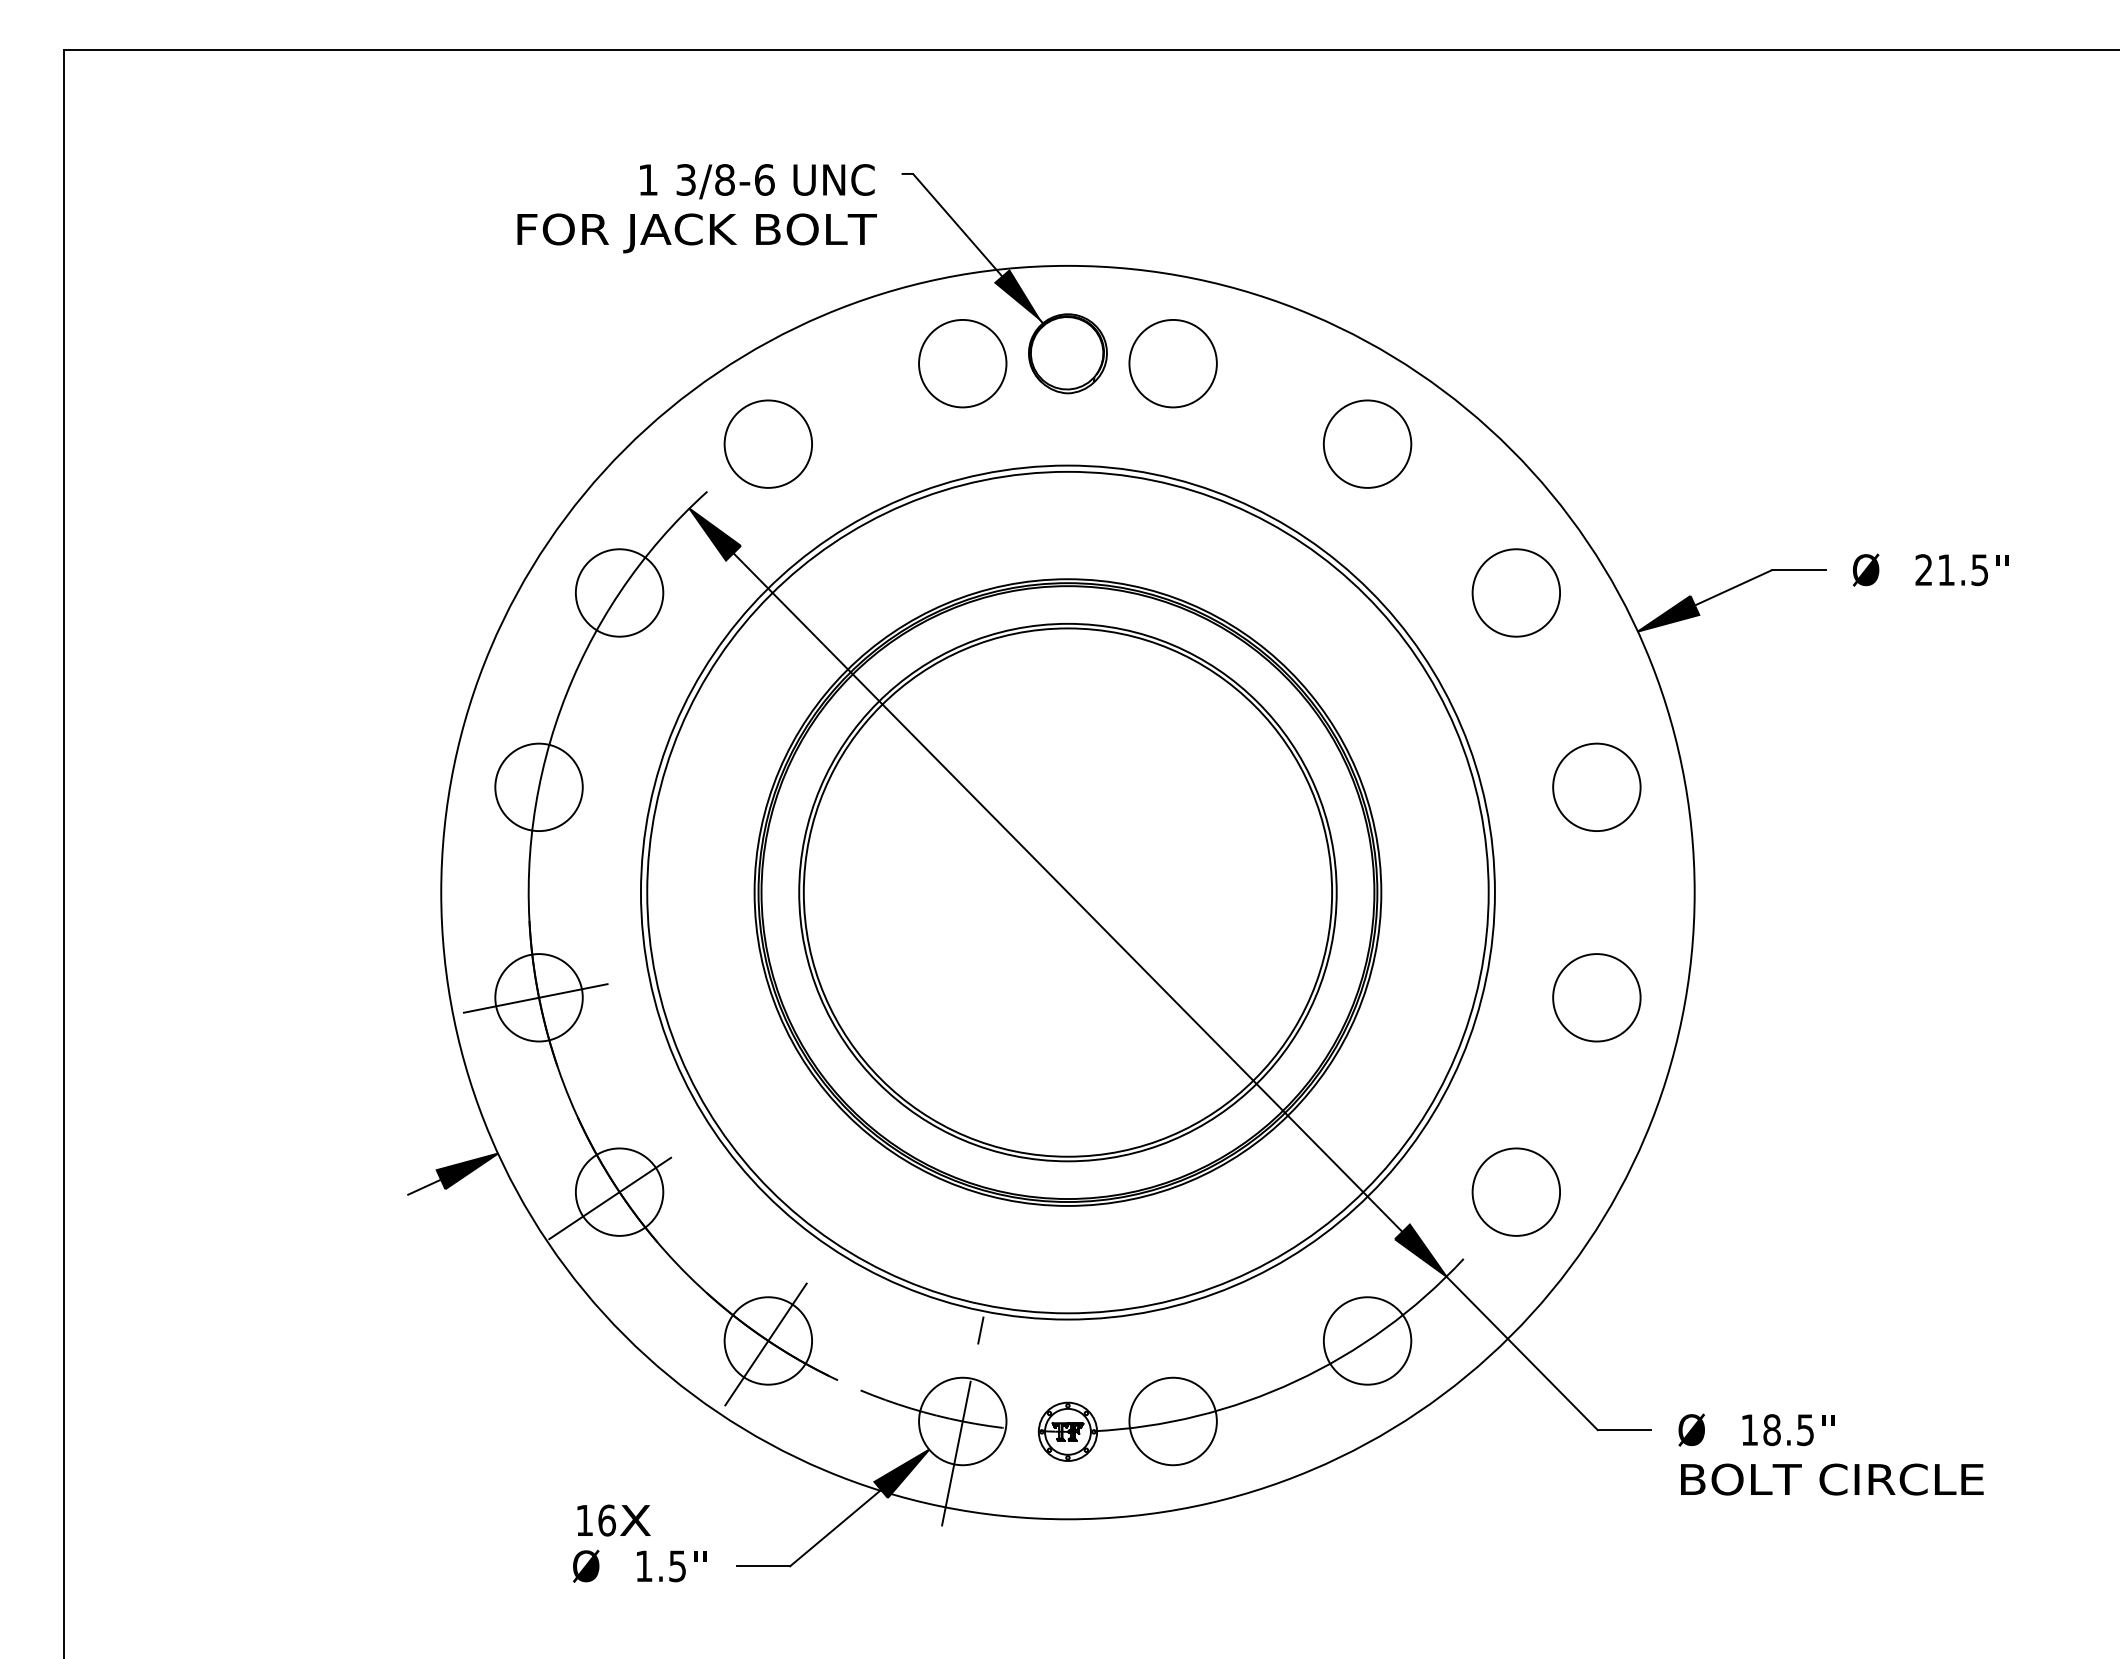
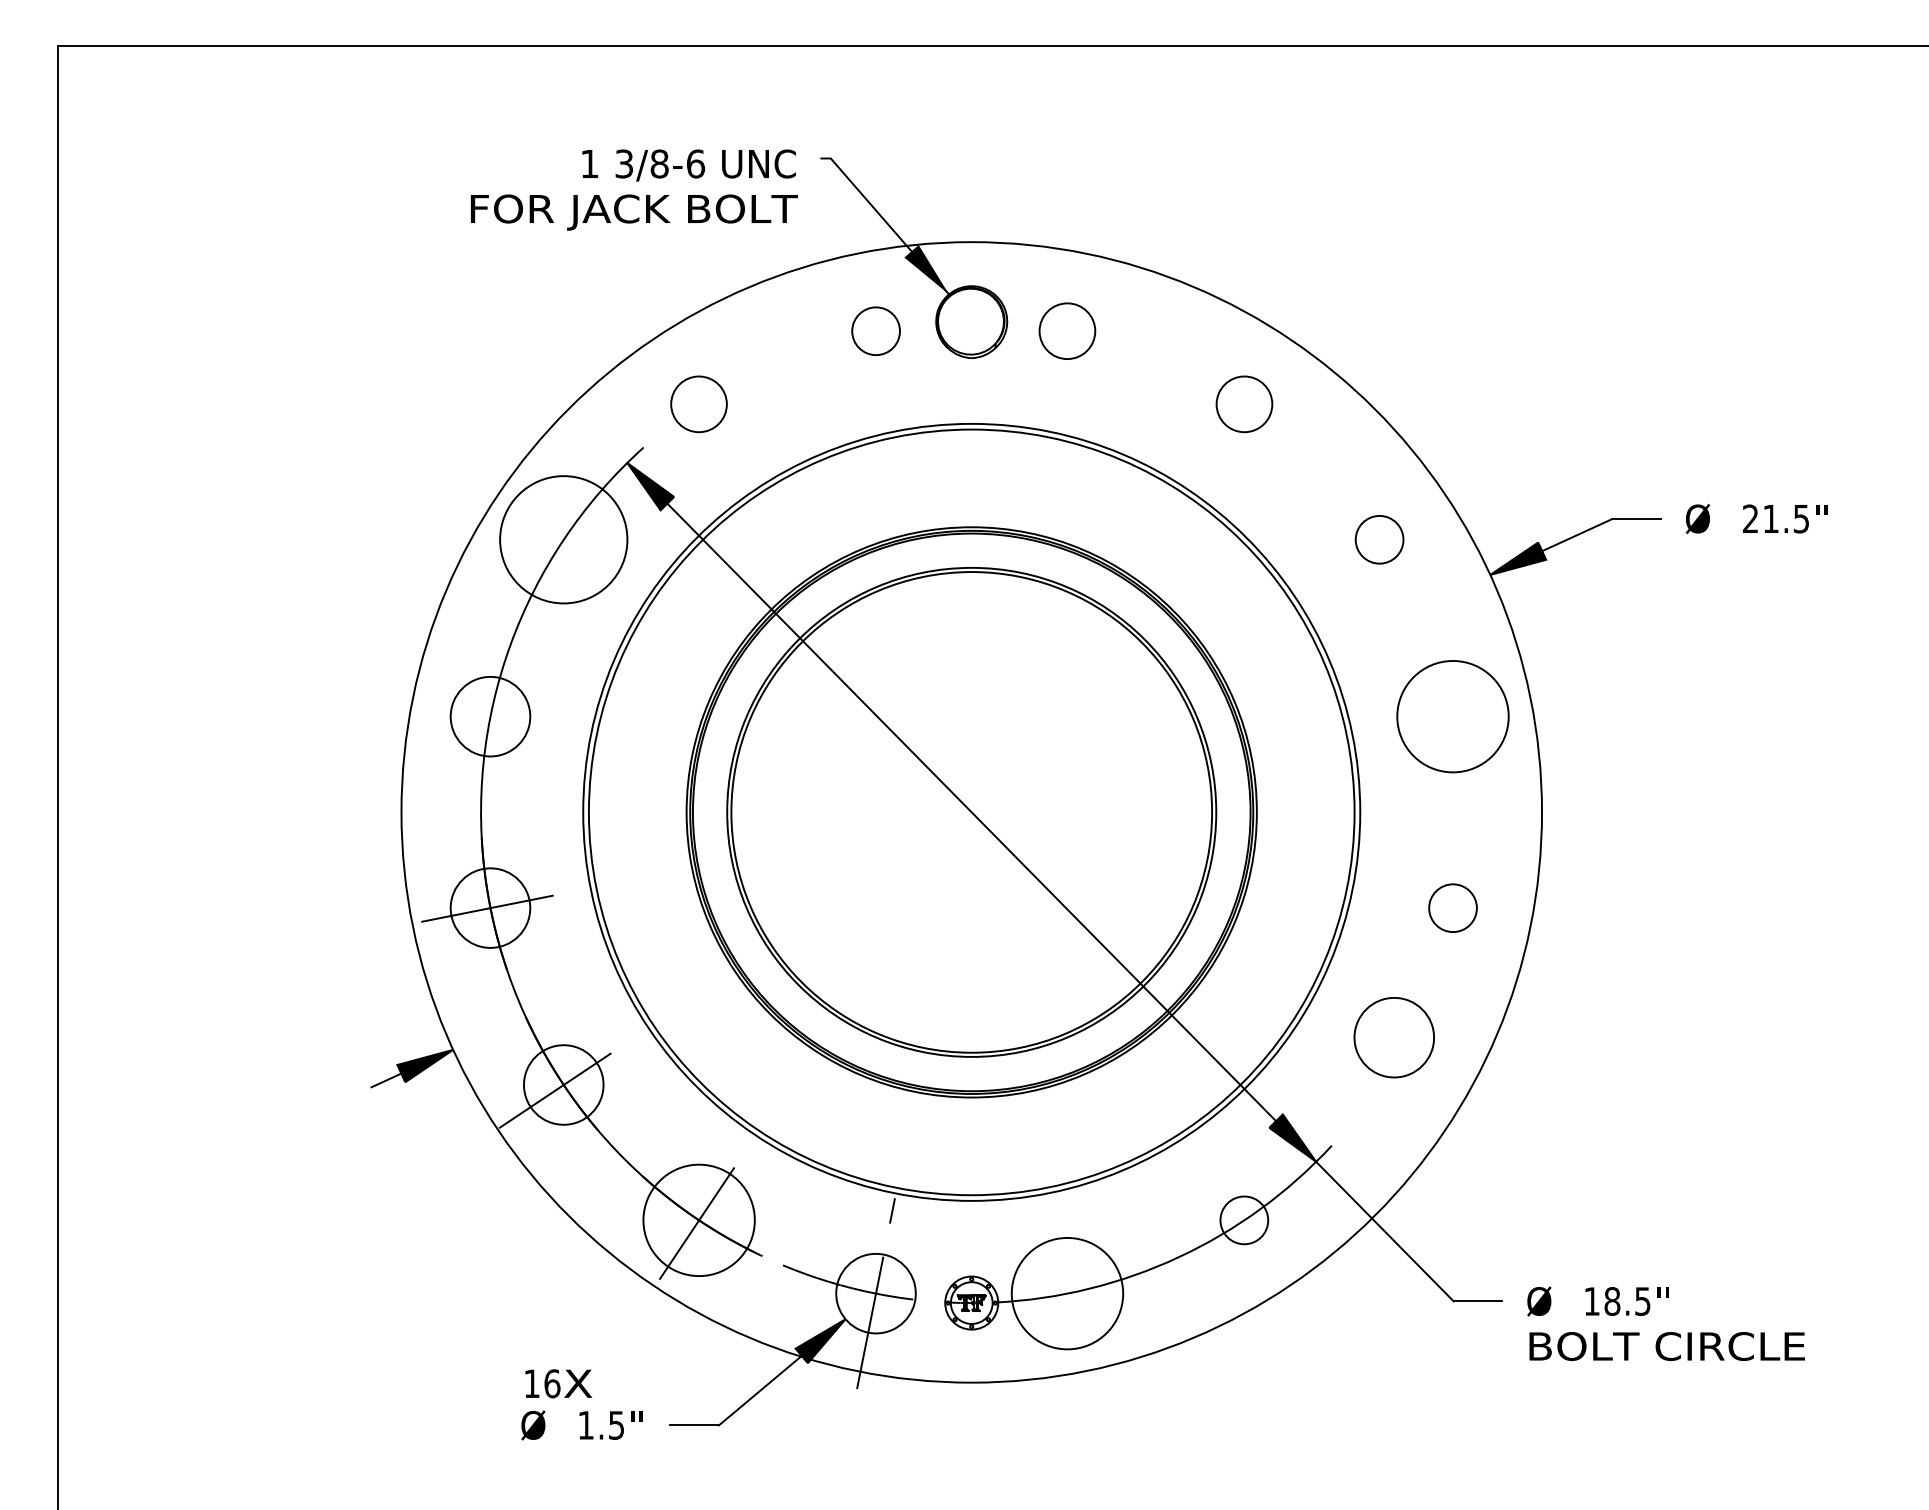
circle: (962, 363) -> (875, 330), size x0.6
circle: (1172, 363) -> (1066, 330), size x0.7
circle: (767, 443) -> (698, 403), size x0.7
circle: (1367, 443) -> (1244, 403), size x0.7
circle: (619, 592) -> (563, 539), size x1.6
circle: (1515, 592) -> (1378, 539), size x0.6
circle: (1596, 787) -> (1452, 716), size x1.4
circle: (1596, 997) -> (1452, 907), size x0.6
circle: (1515, 1191) -> (1393, 1037), moved
circle: (768, 1340) -> (699, 1219), size x1.4
circle: (1367, 1340) -> (1244, 1219), size x0.6
circle: (1172, 1421) -> (1066, 1293), size x1.4

